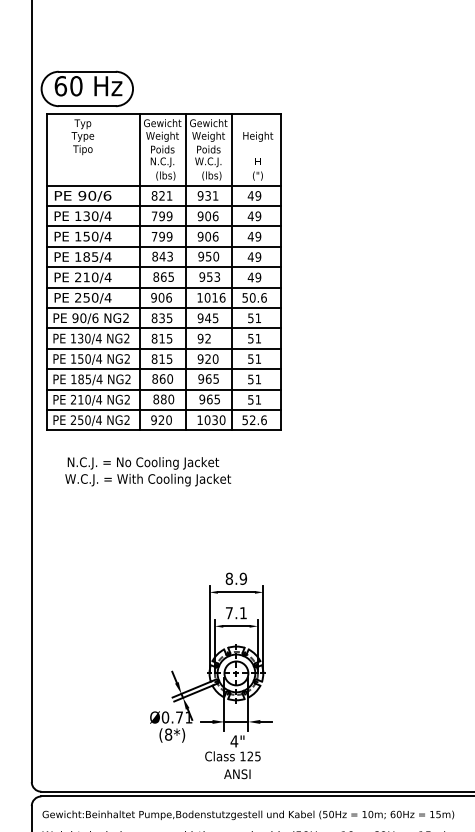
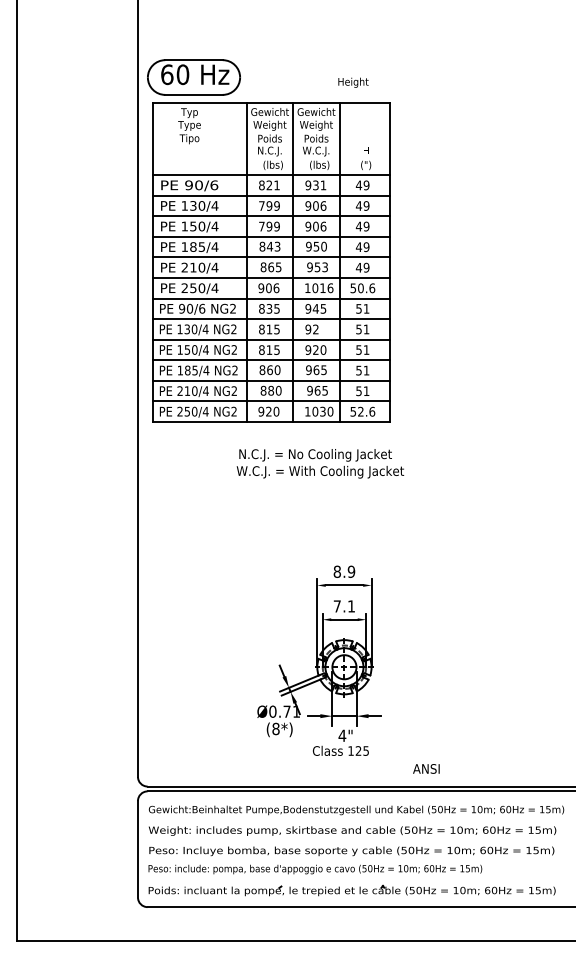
text: (258, 136) -> (353, 82), moved
text: (148, 471) -> (320, 463), moved
text: (237, 773) -> (426, 768), moved

